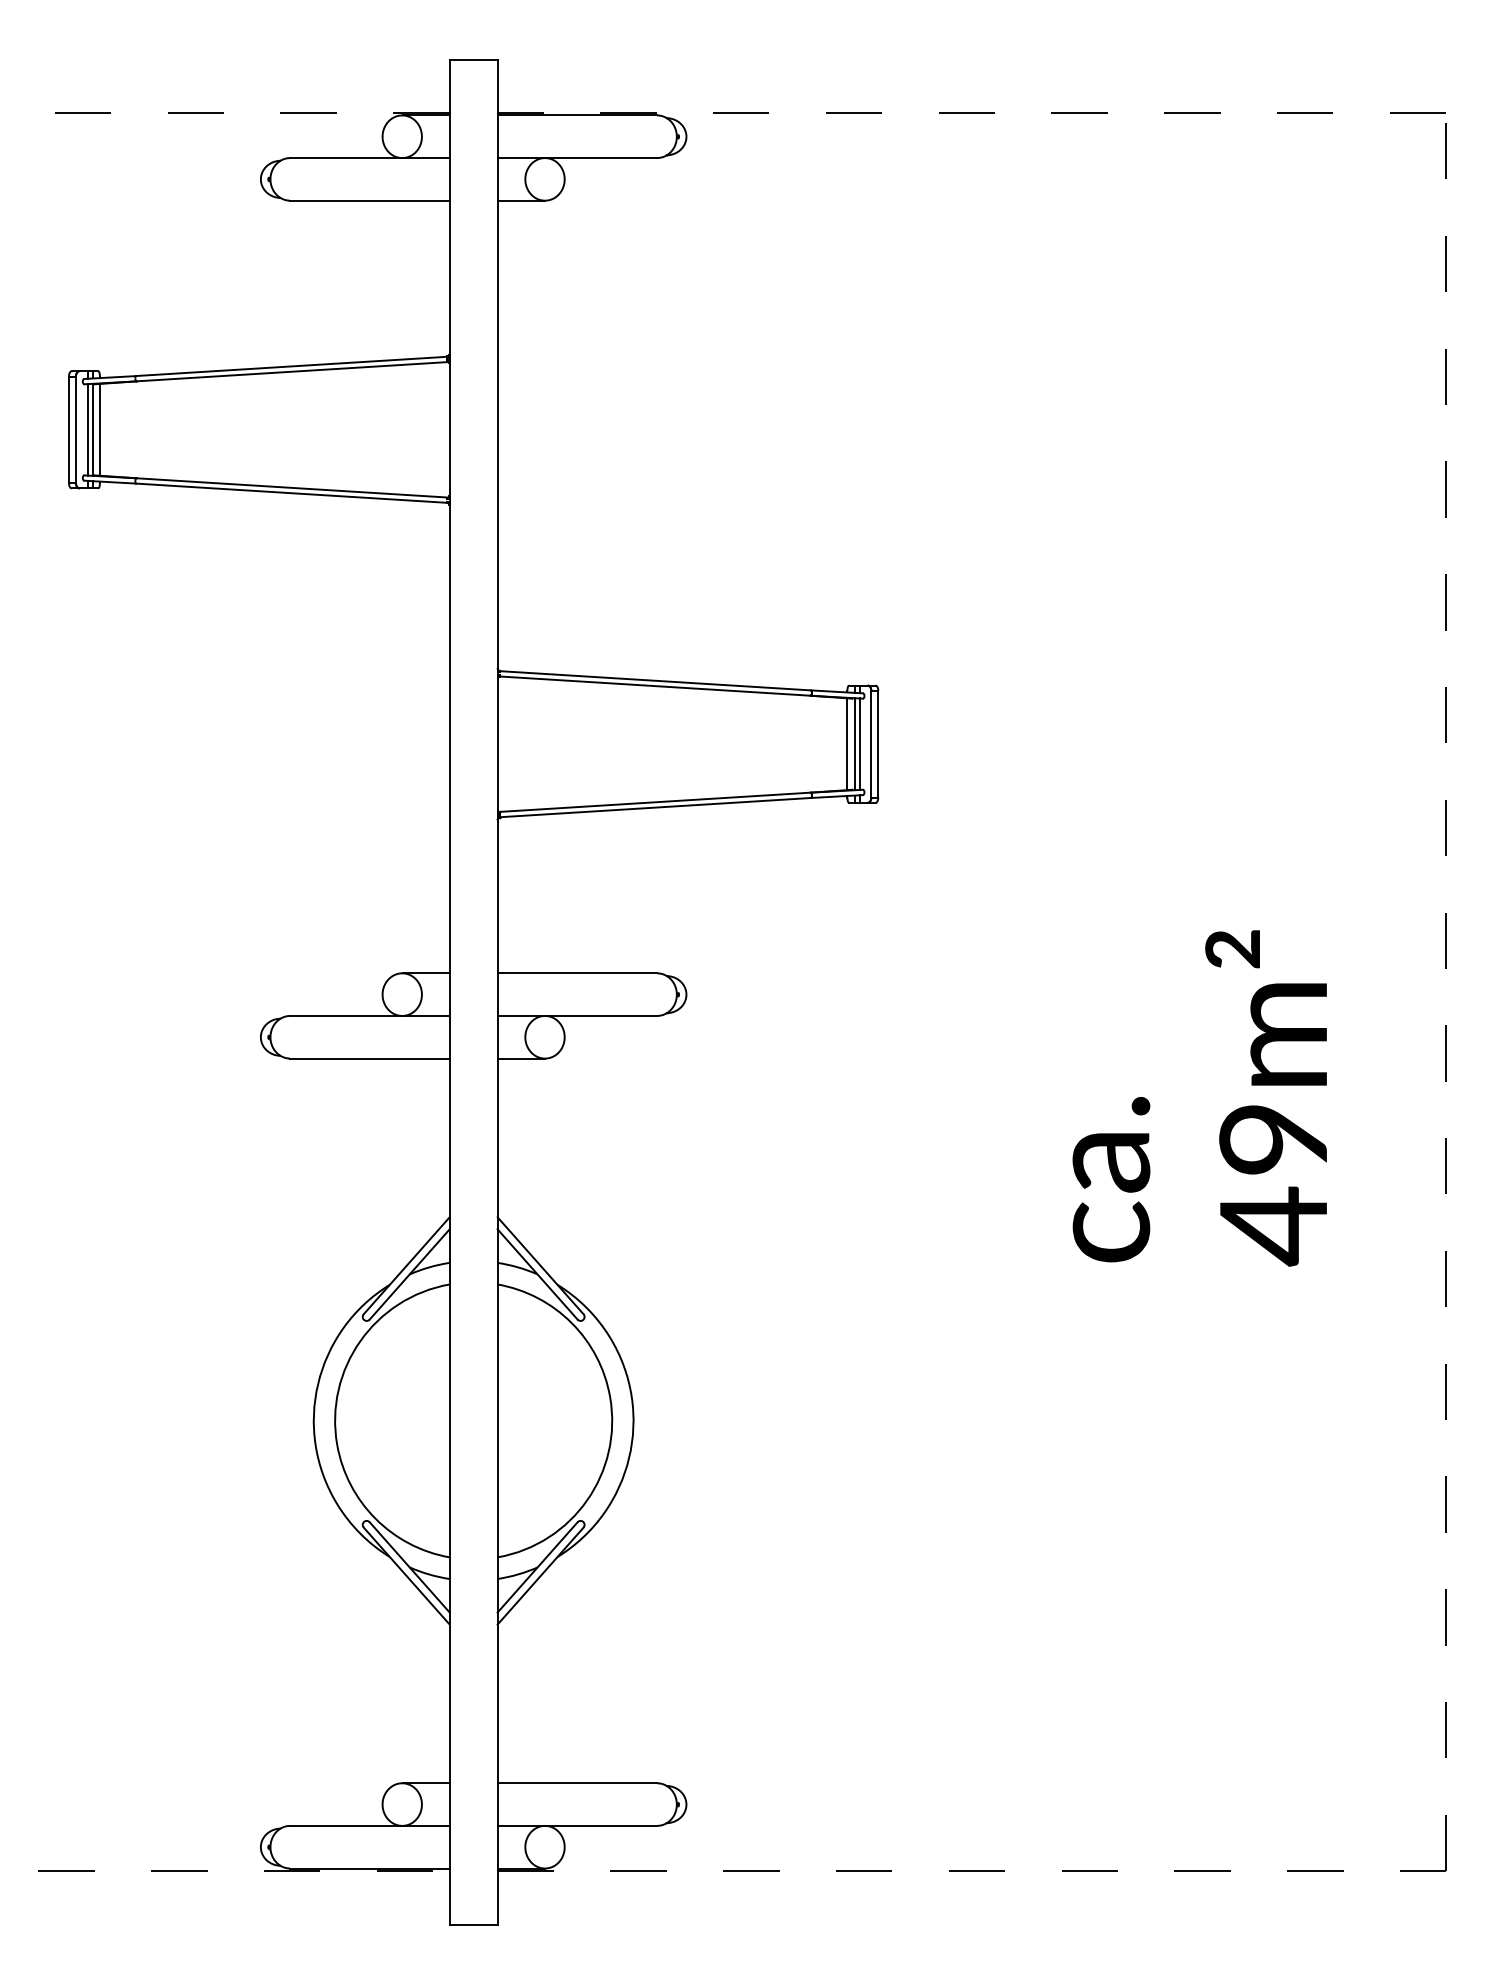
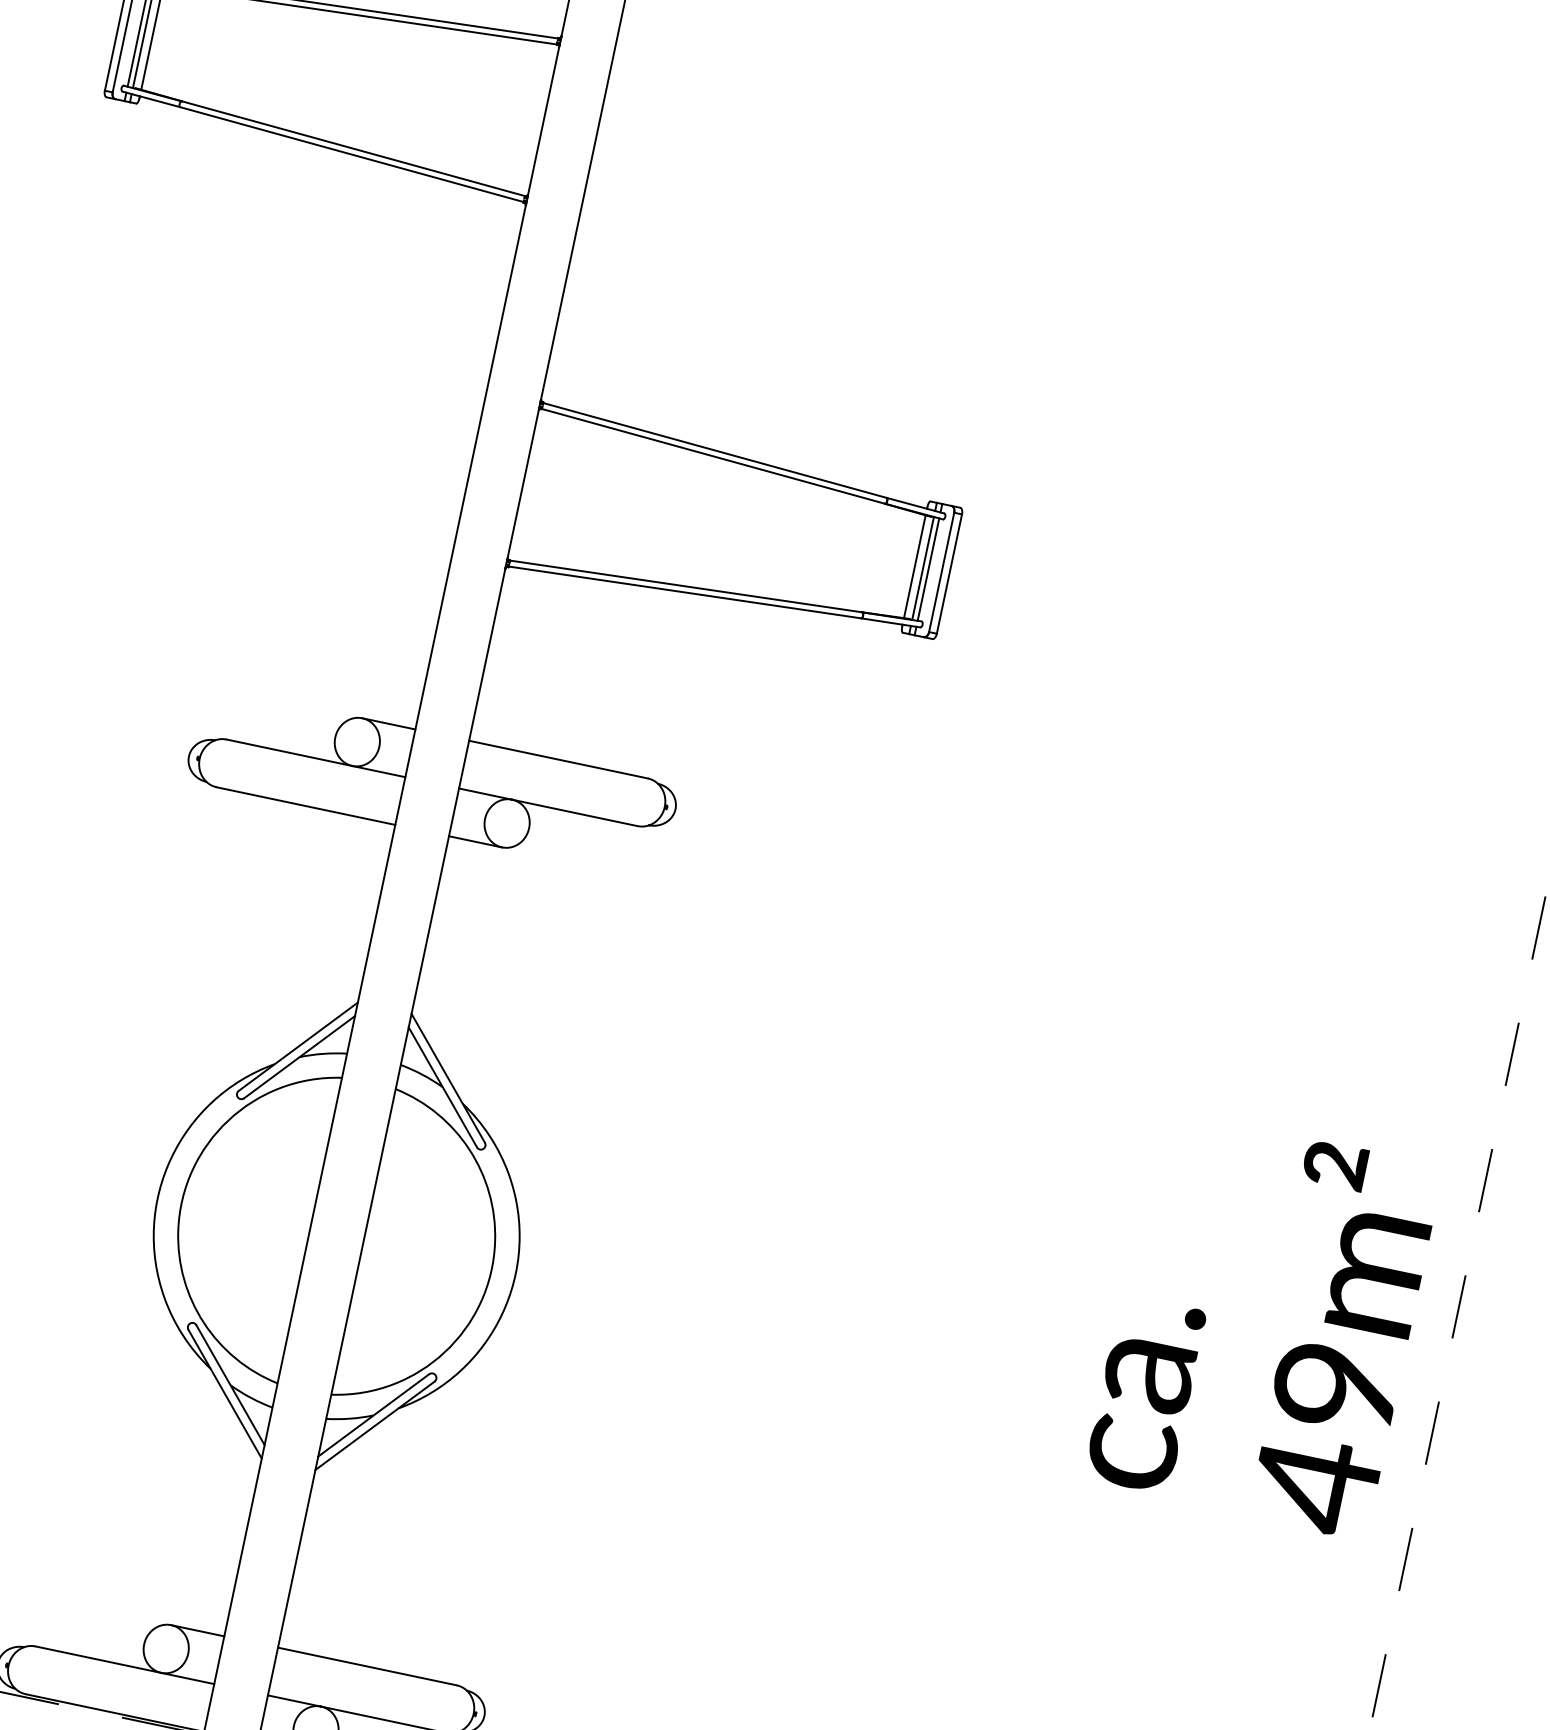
text: (1199, 1098) -> (1262, 1324), moved

